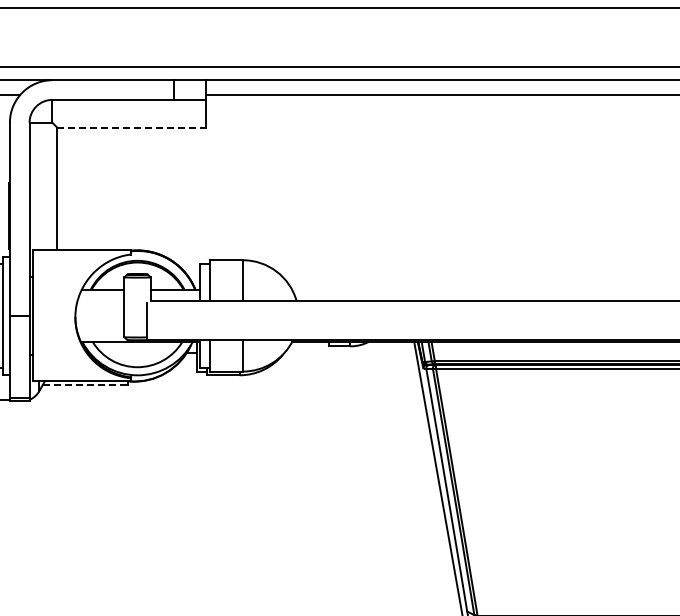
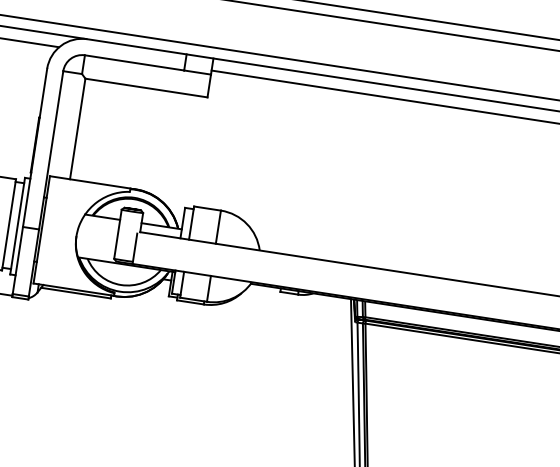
line: (131, 127) -> (146, 87), dashed -> solid
line: (85, 385) -> (76, 293), dashed -> solid

